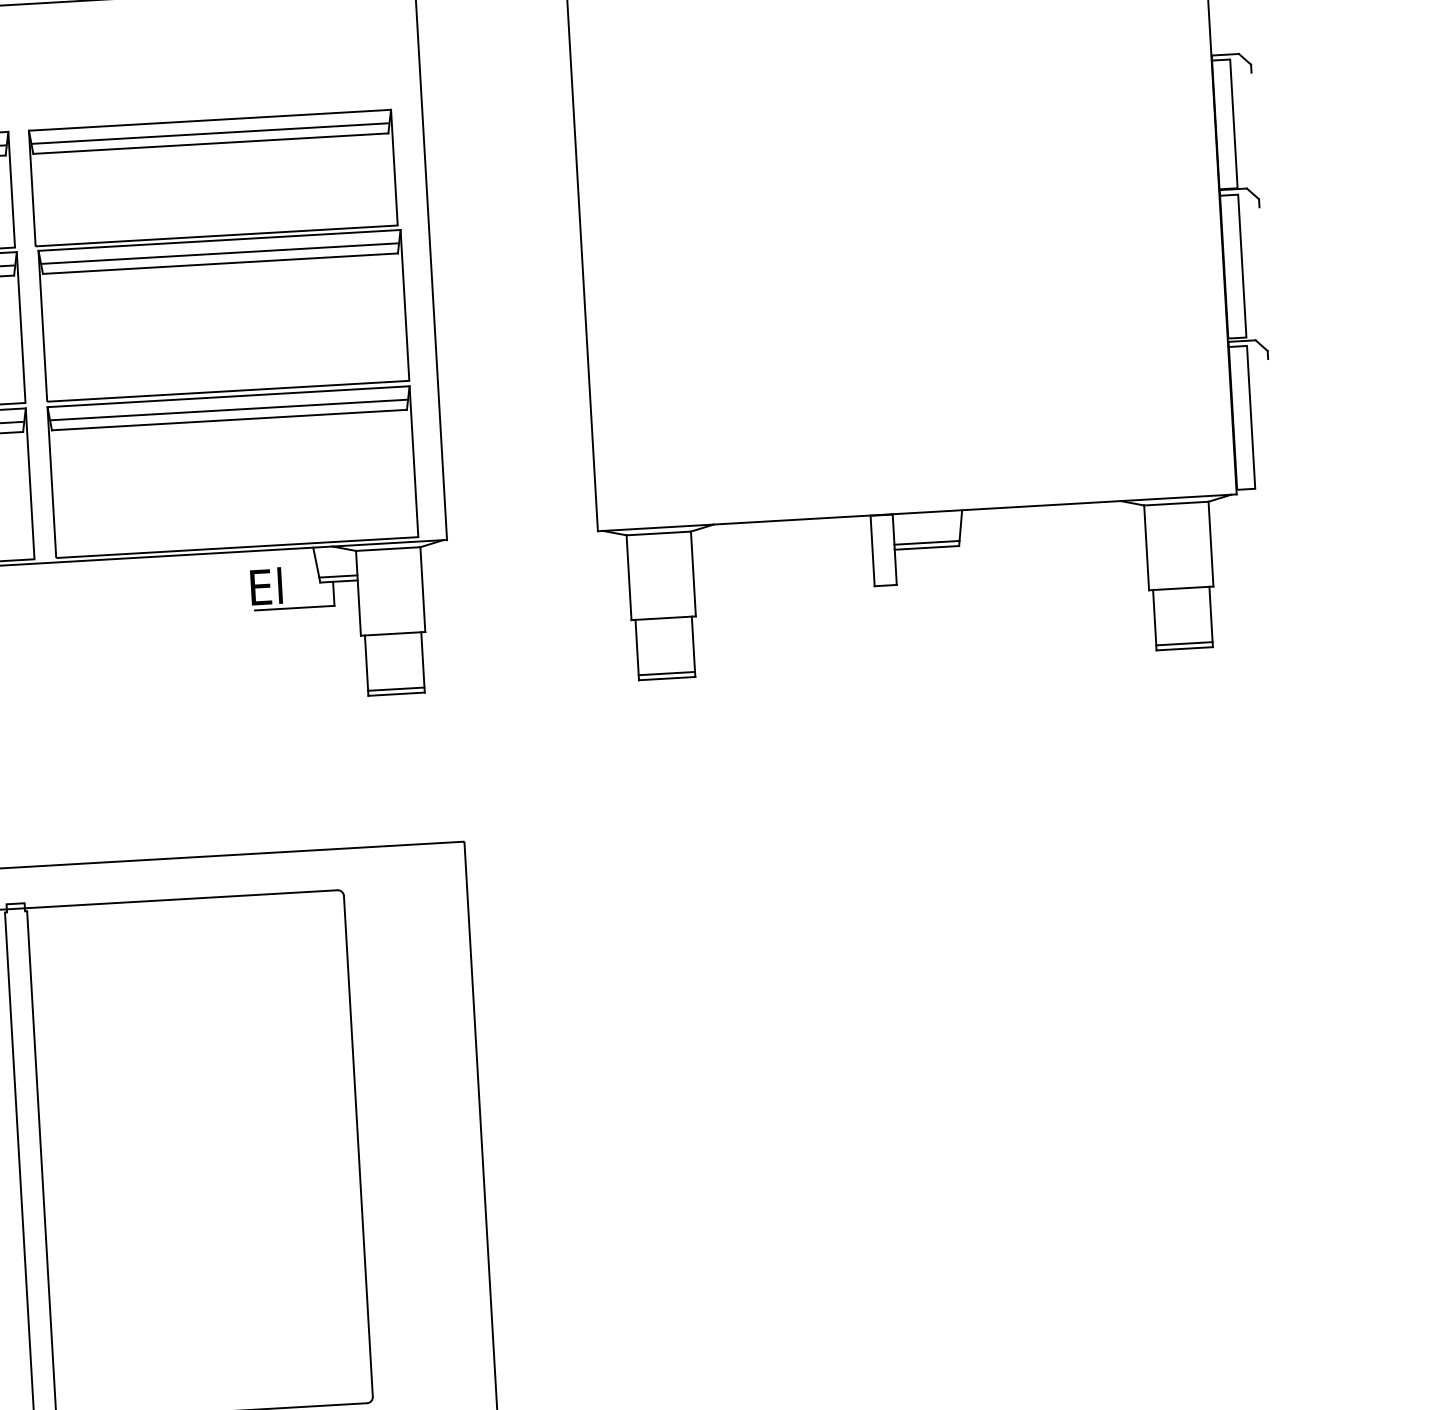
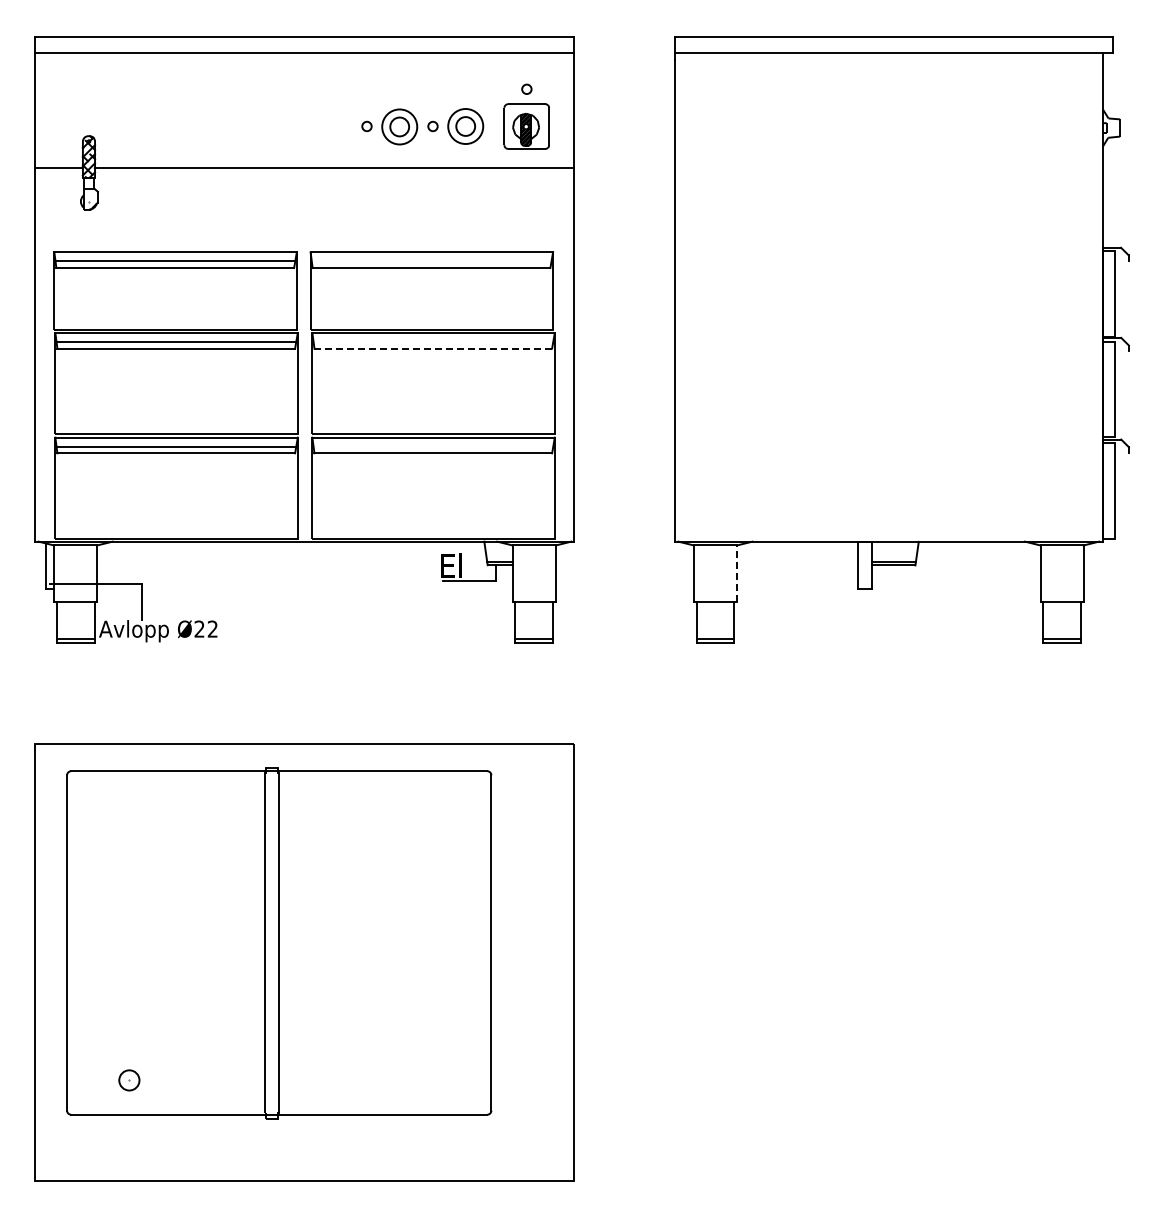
line: (210, 133) -> (431, 261), removed
line: (220, 253) -> (433, 341), removed
line: (220, 263) -> (433, 348), solid -> dashed
line: (229, 409) -> (433, 446), removed
line: (694, 573) -> (737, 573), solid -> dashed

